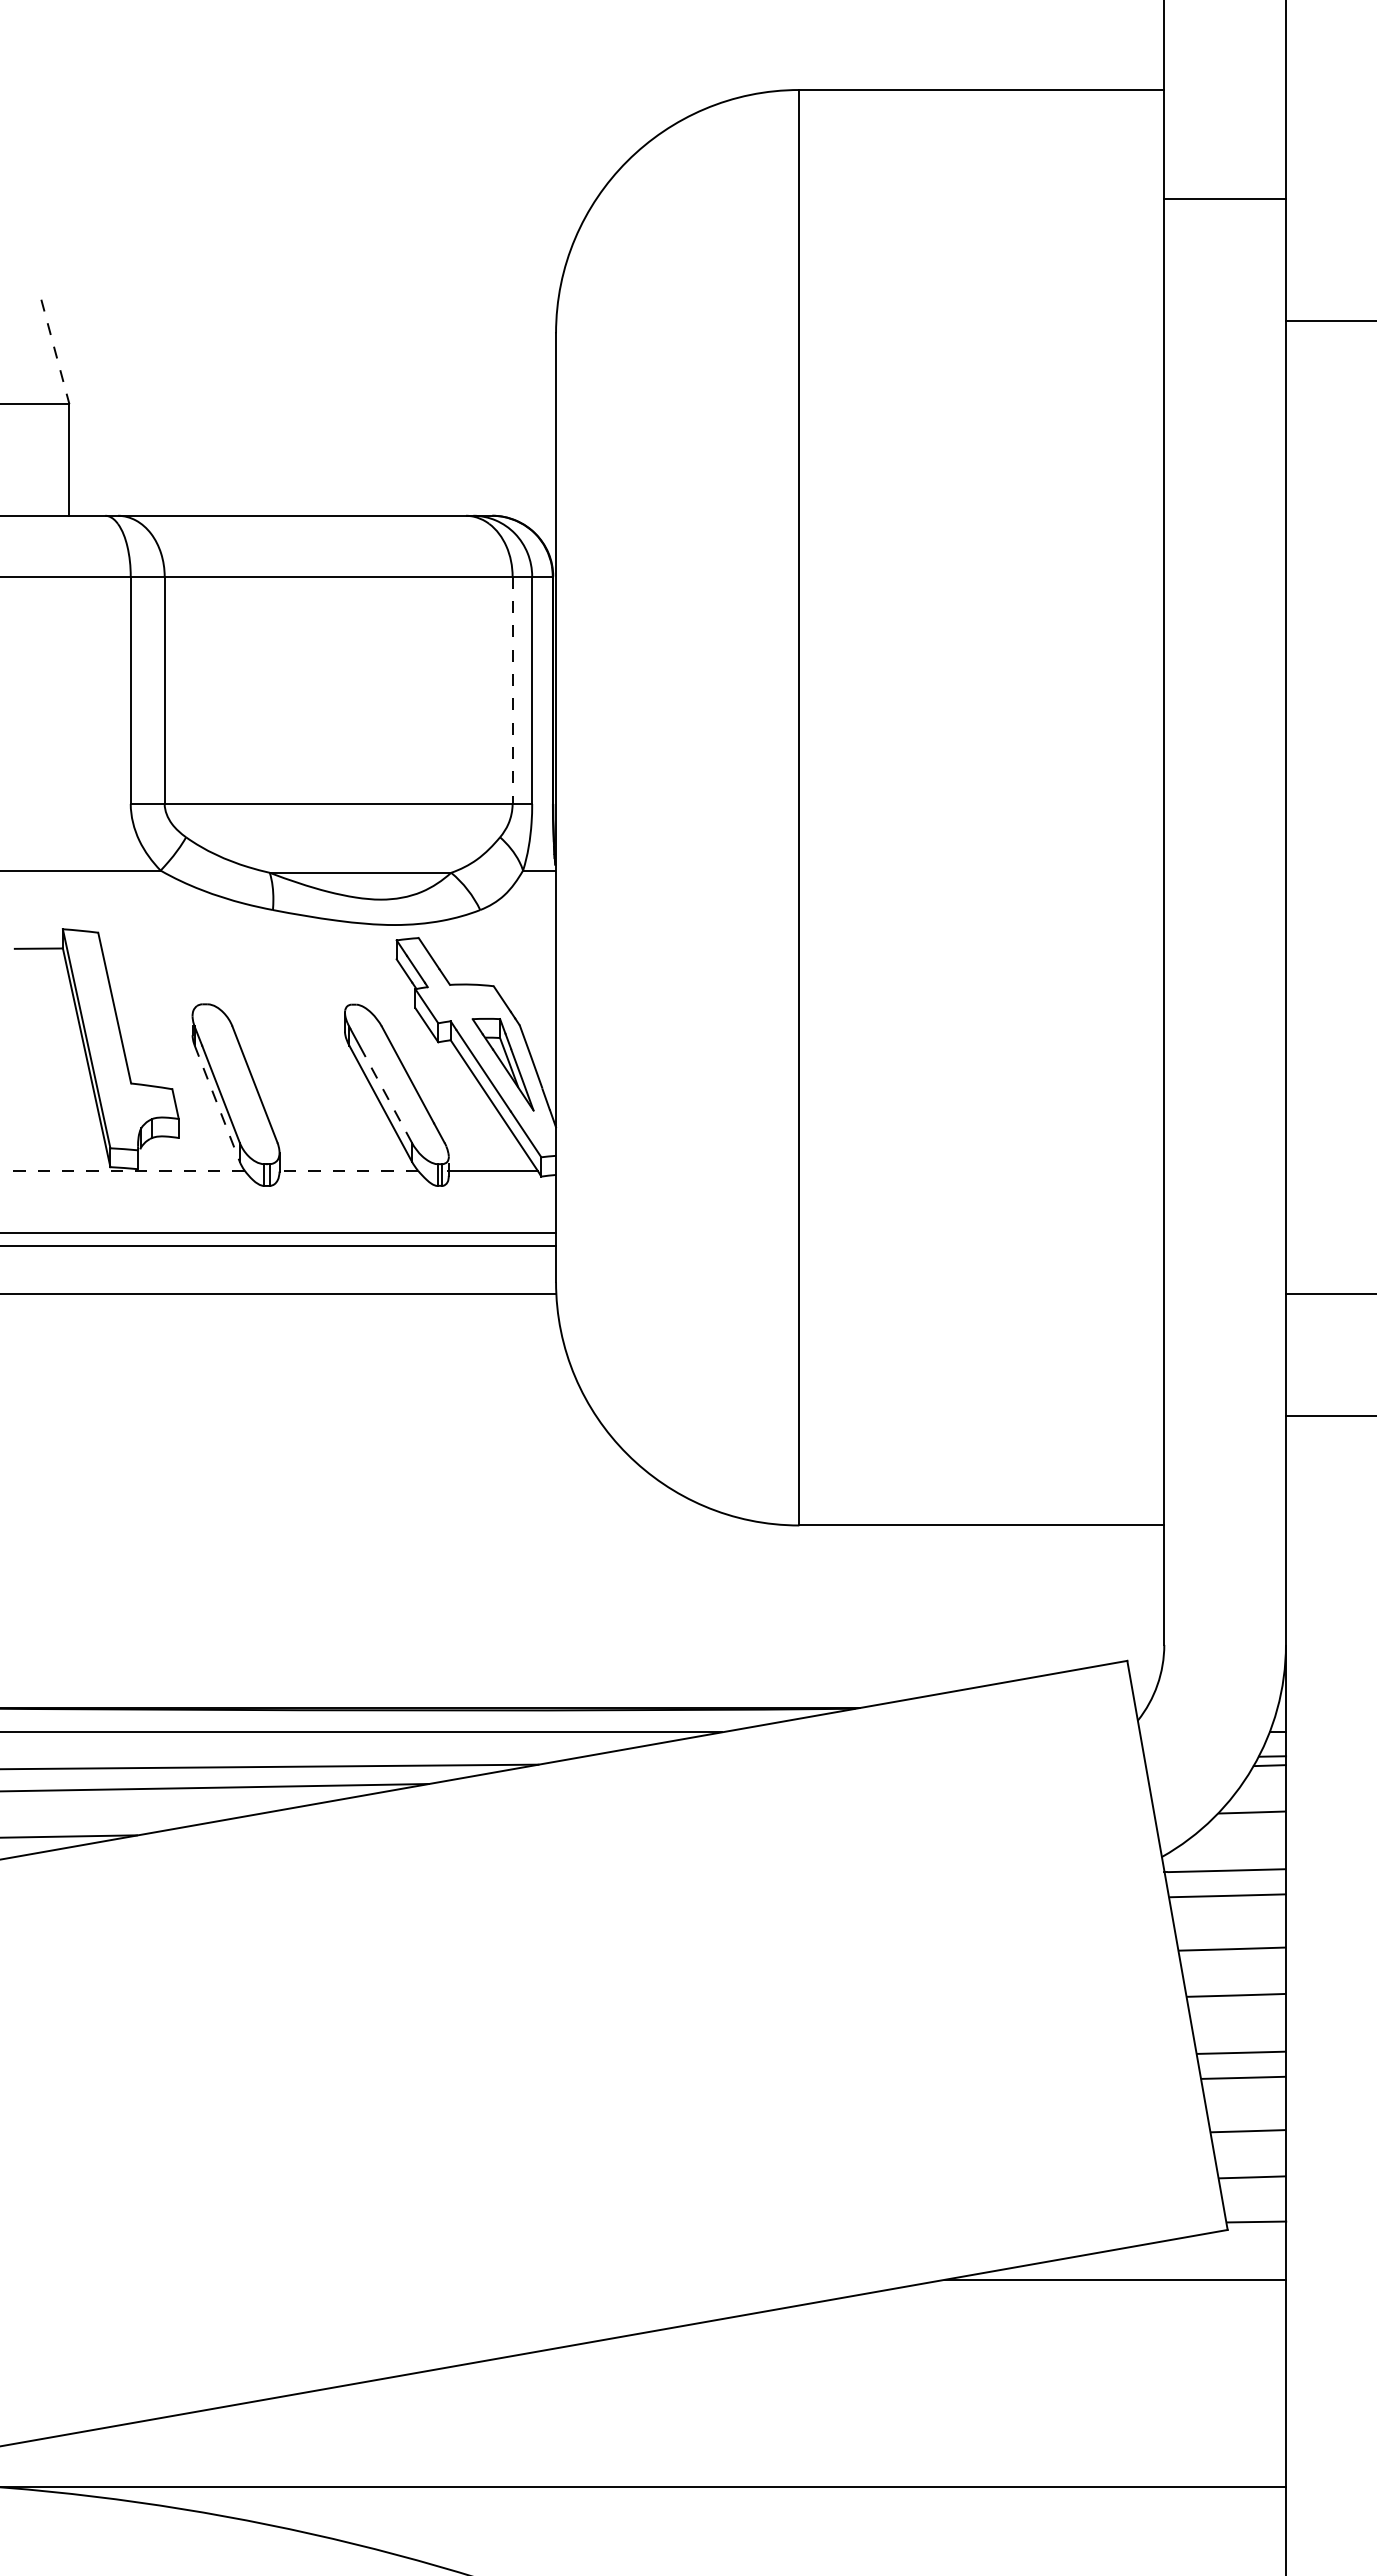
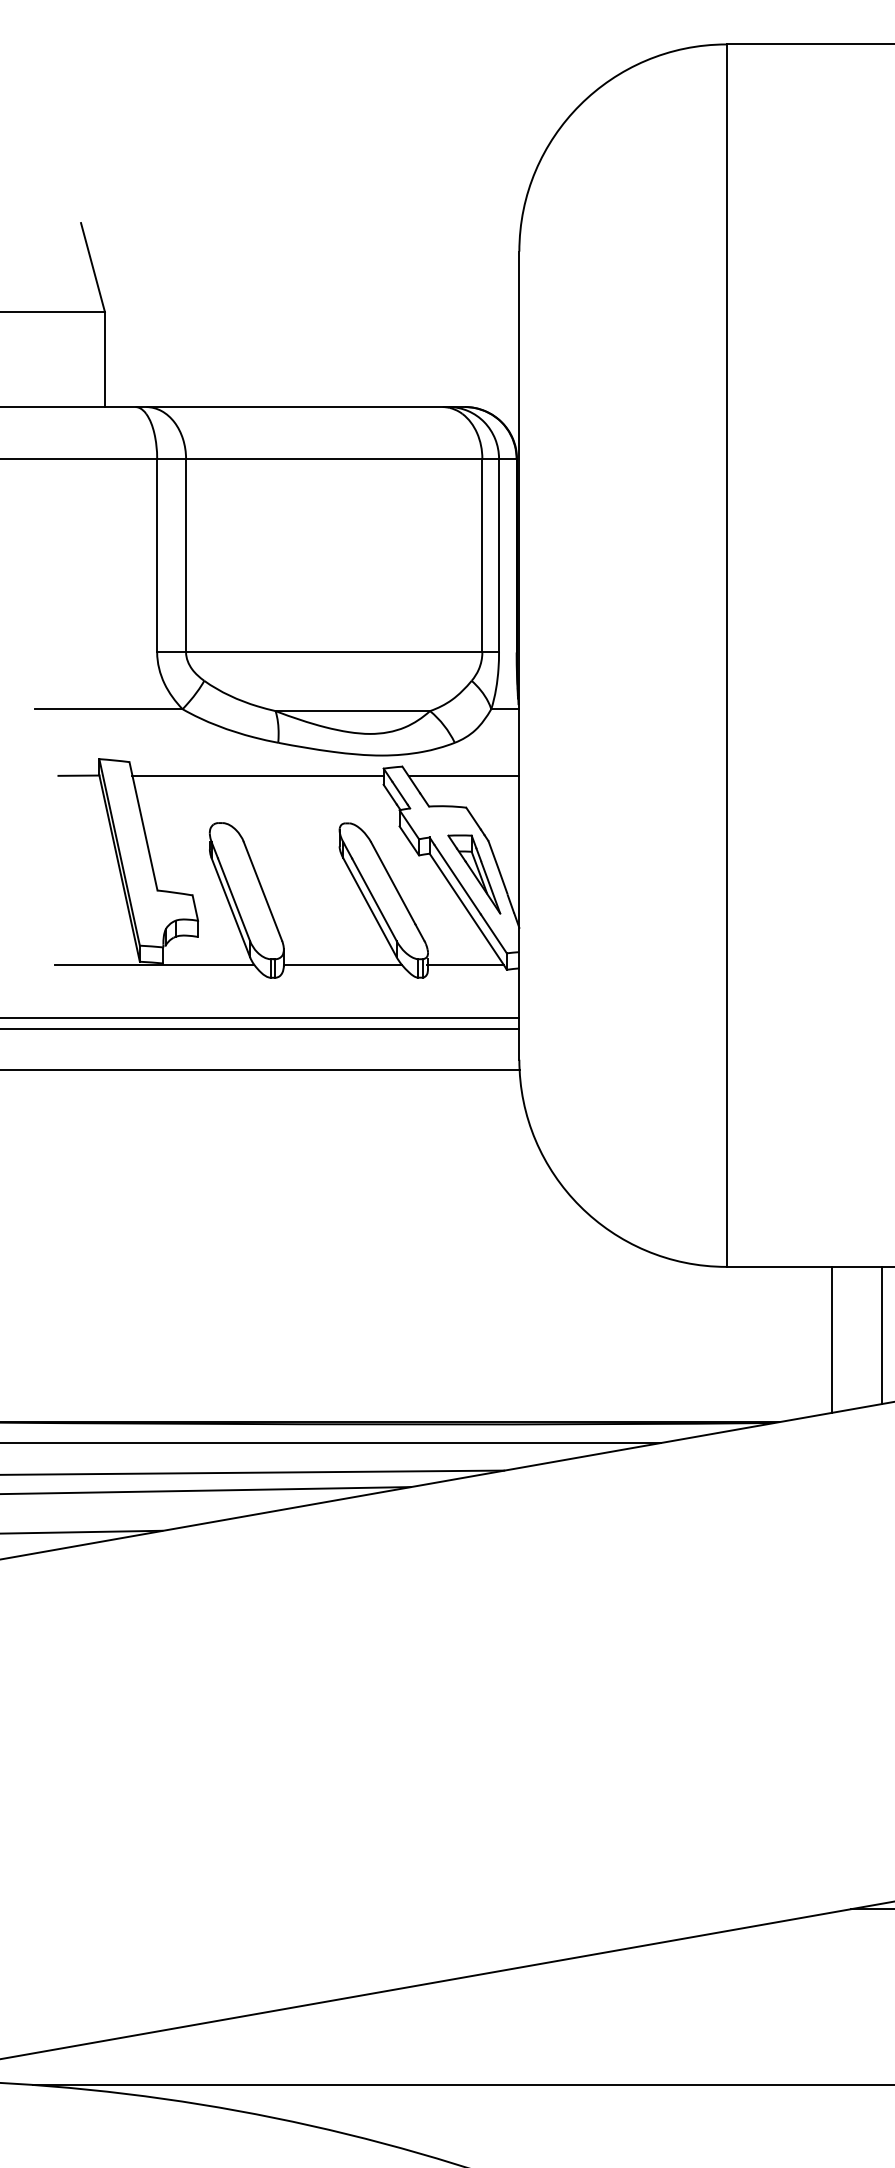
line: (55, 352) -> (93, 267), dashed -> solid
line: (512, 690) -> (482, 555), dashed -> solid
line: (248, 948) -> (257, 775), added
line: (490, 948) -> (463, 775), added
line: (385, 1094) -> (374, 899), dashed -> solid
line: (217, 1103) -> (231, 907), dashed -> solid
line: (126, 1170) -> (153, 964), dashed -> solid
line: (348, 1170) -> (342, 964), dashed -> solid
line: (981, 1605) -> (881, 1335), added
line: (922, 1611) -> (831, 1340), added

